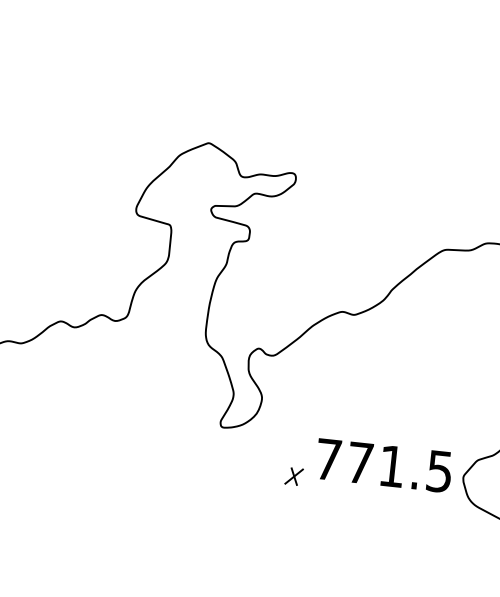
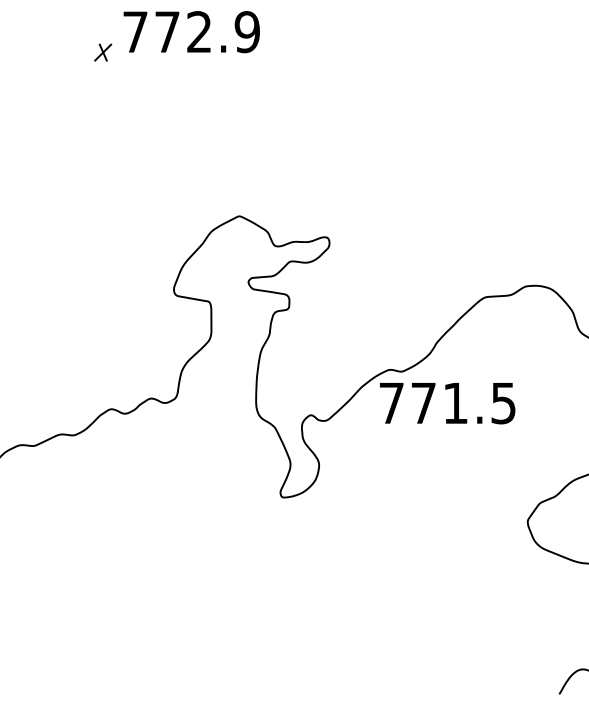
text: (383, 465) -> (447, 403), moved
part: (294, 476) -> (359, 538), removed

